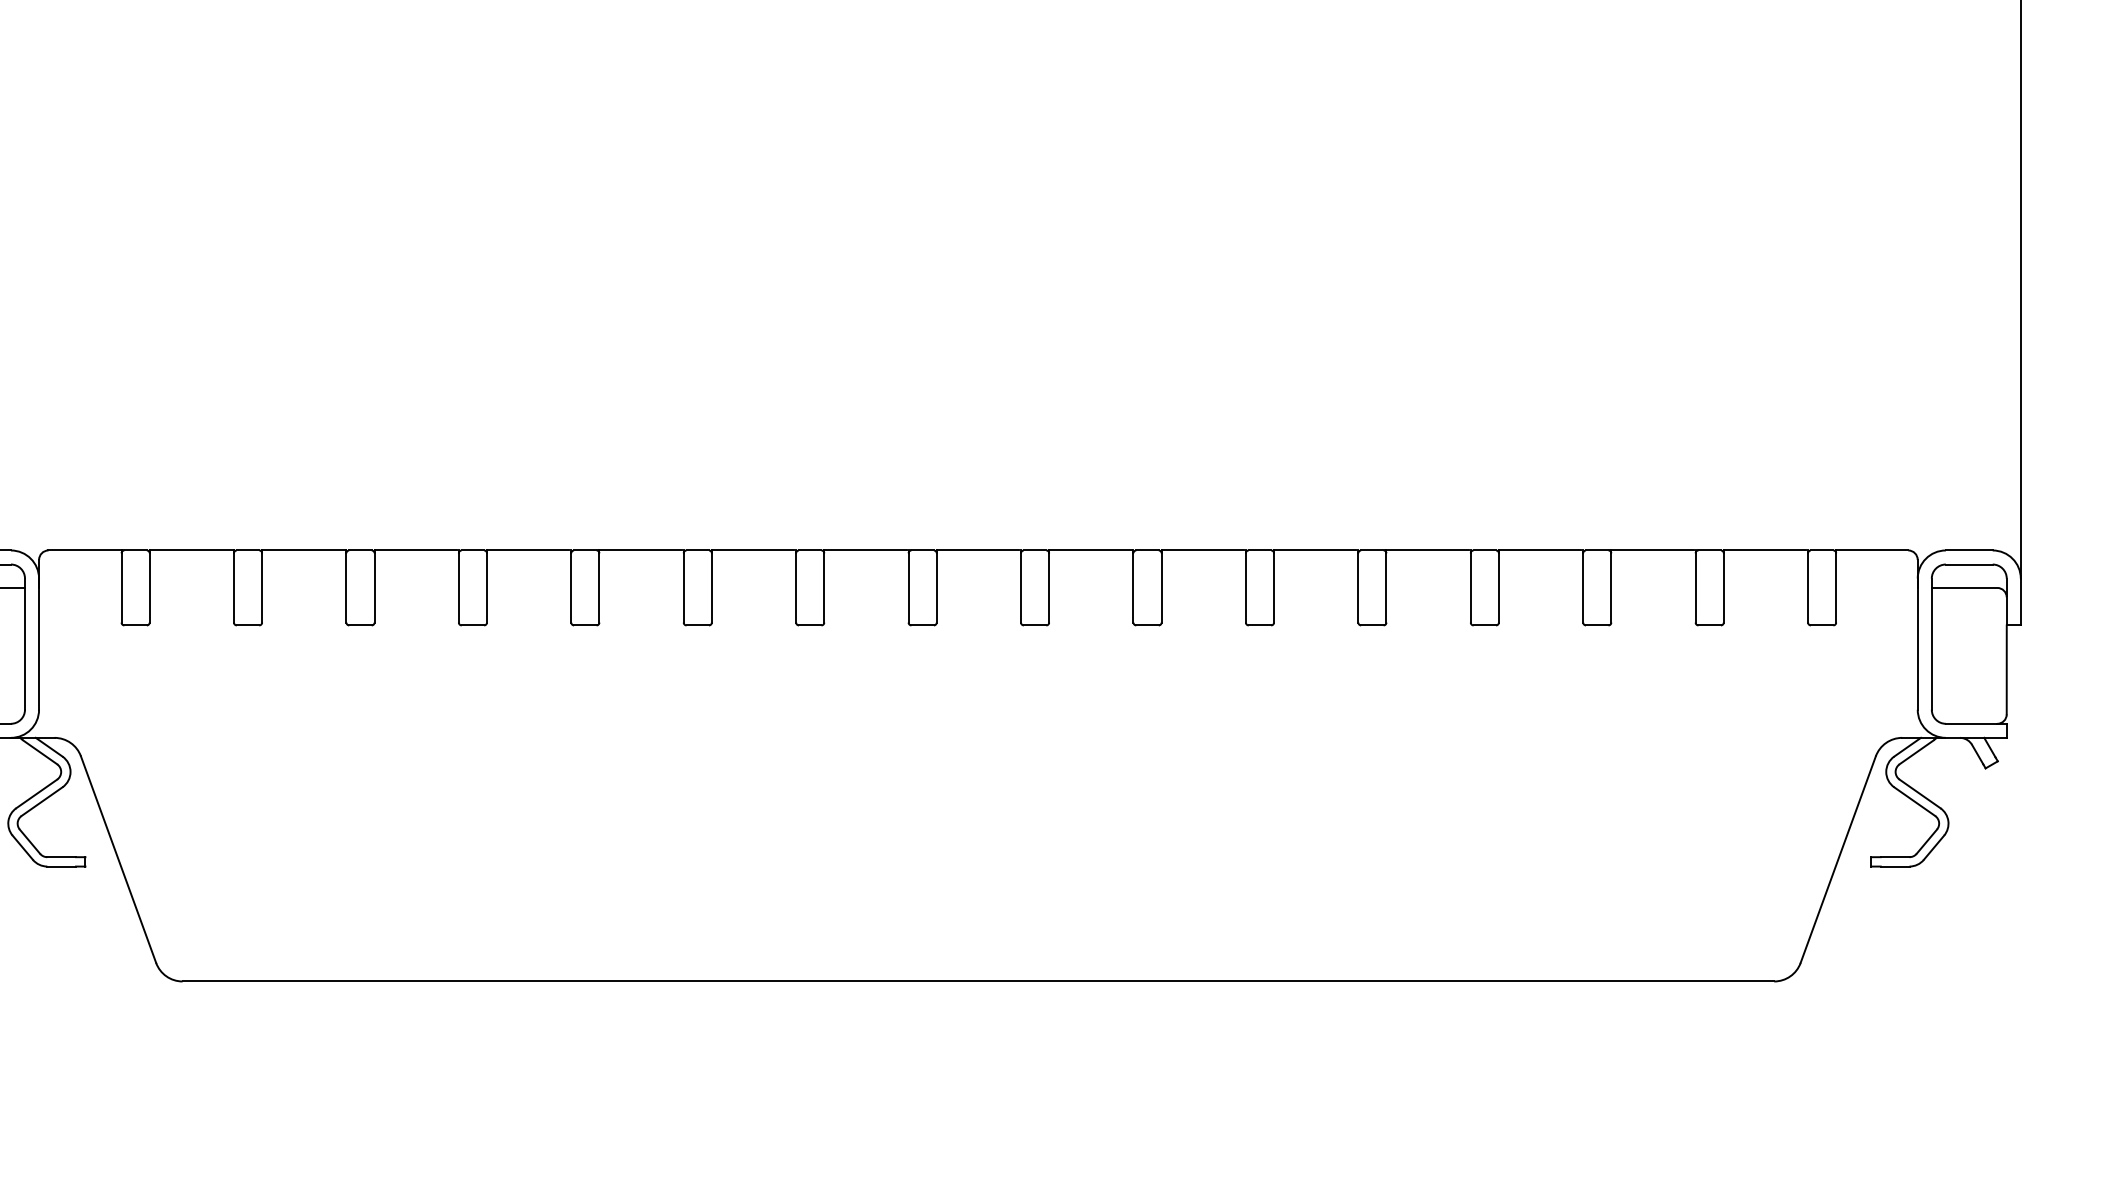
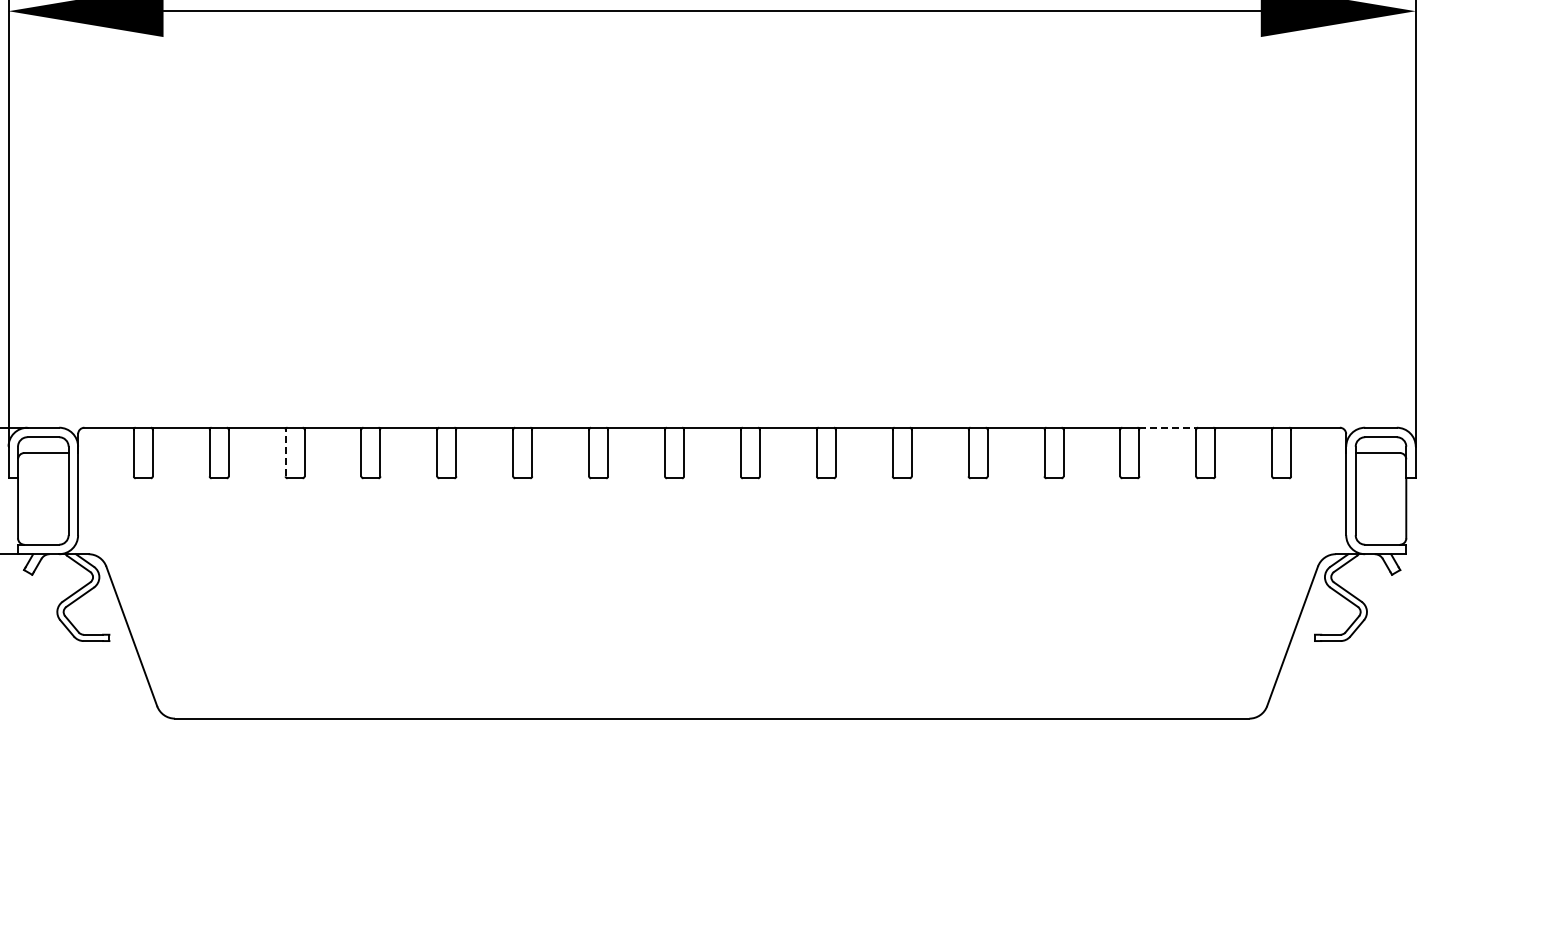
line: (1652, 550) -> (1167, 427), solid -> dashed
line: (346, 587) -> (285, 452), solid -> dashed

